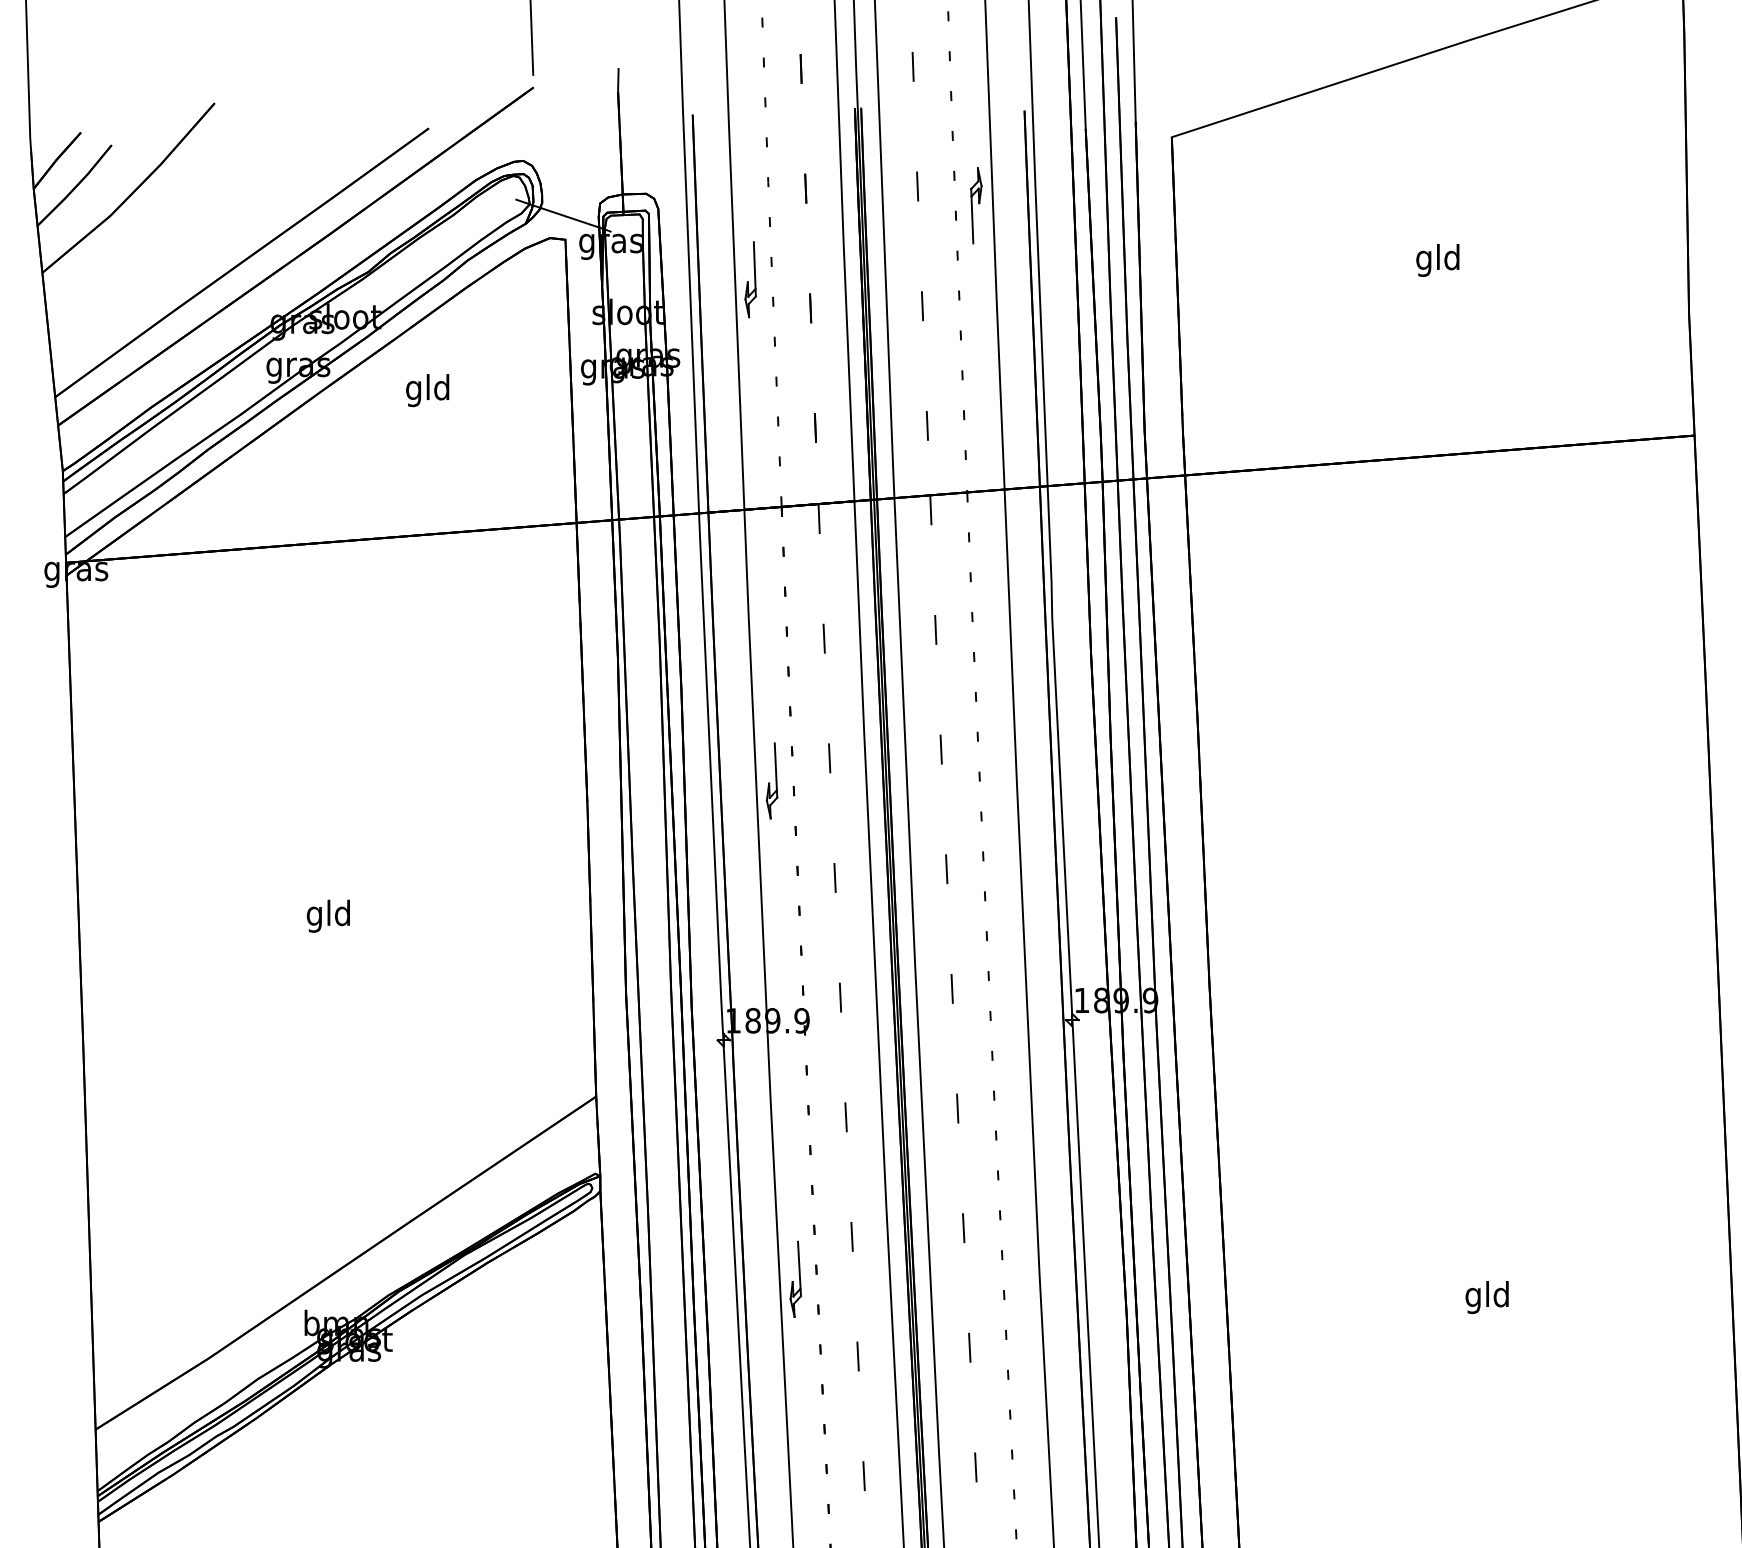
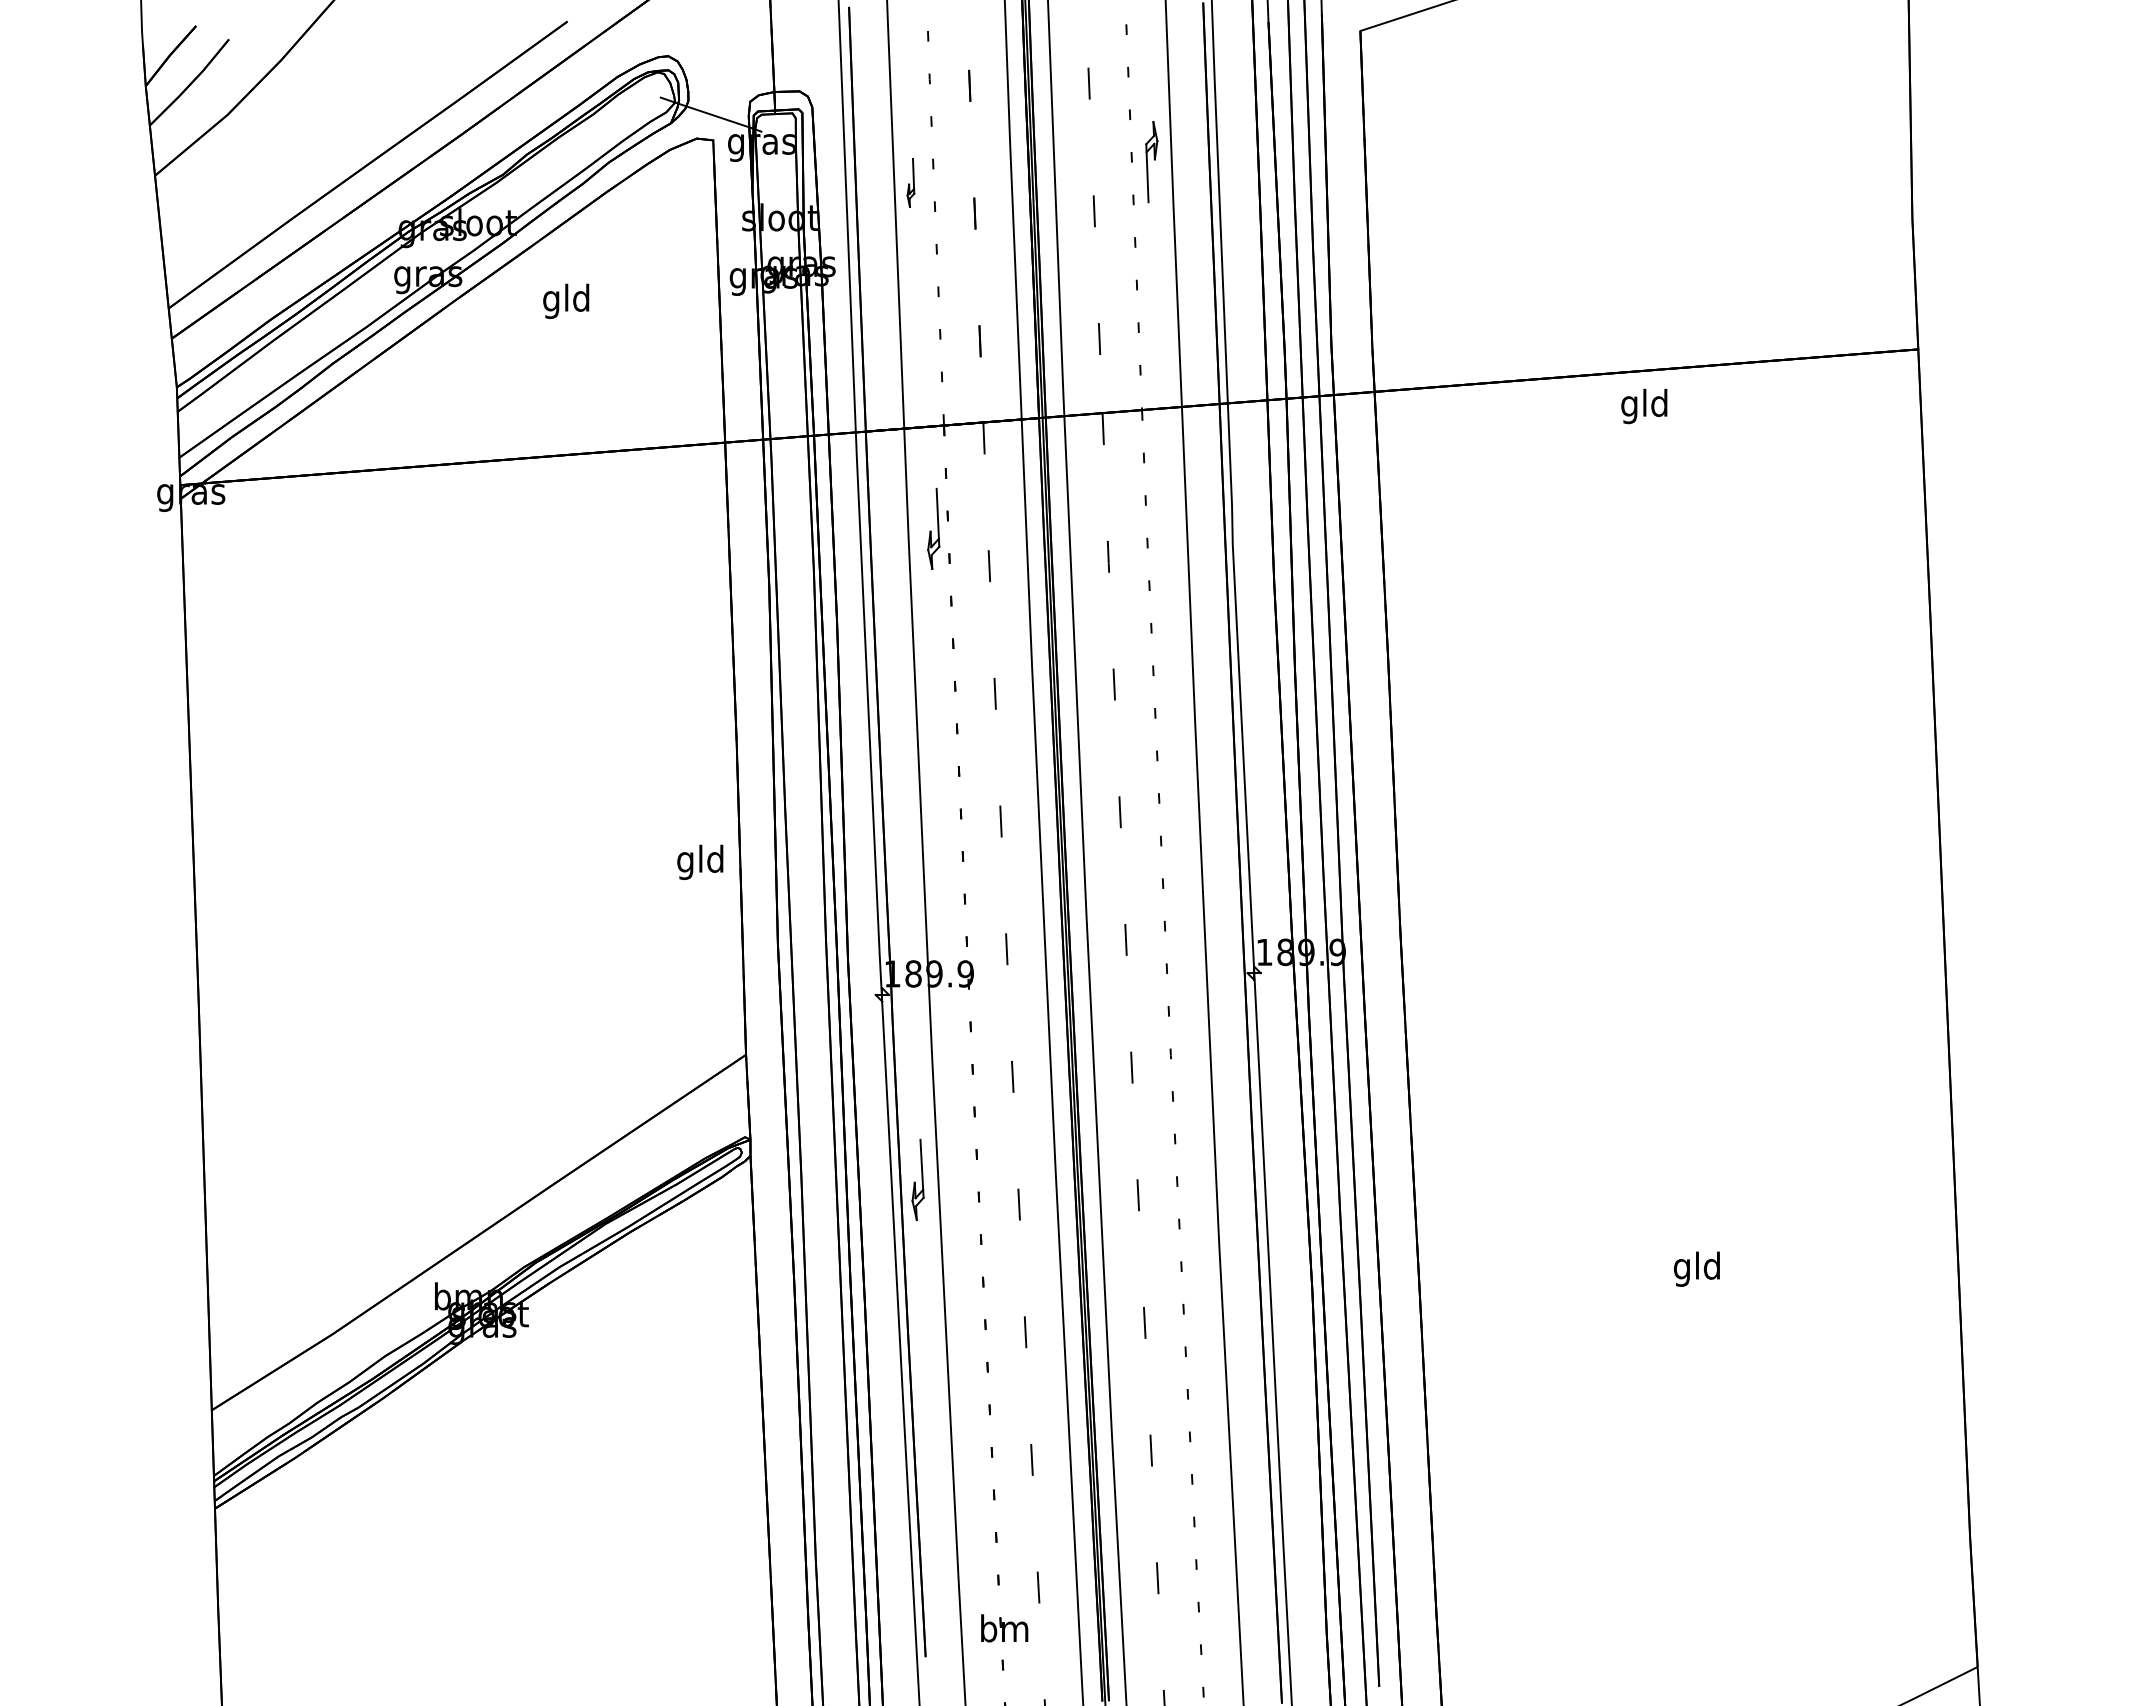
part: (976, 206) -> (1151, 162), moved
text: (1438, 260) -> (1644, 406), moved
part: (750, 279) -> (910, 182), size x0.6
part: (771, 780) -> (933, 528), moved
text: (328, 915) -> (700, 861), moved
part: (795, 1278) -> (917, 1179), moved

